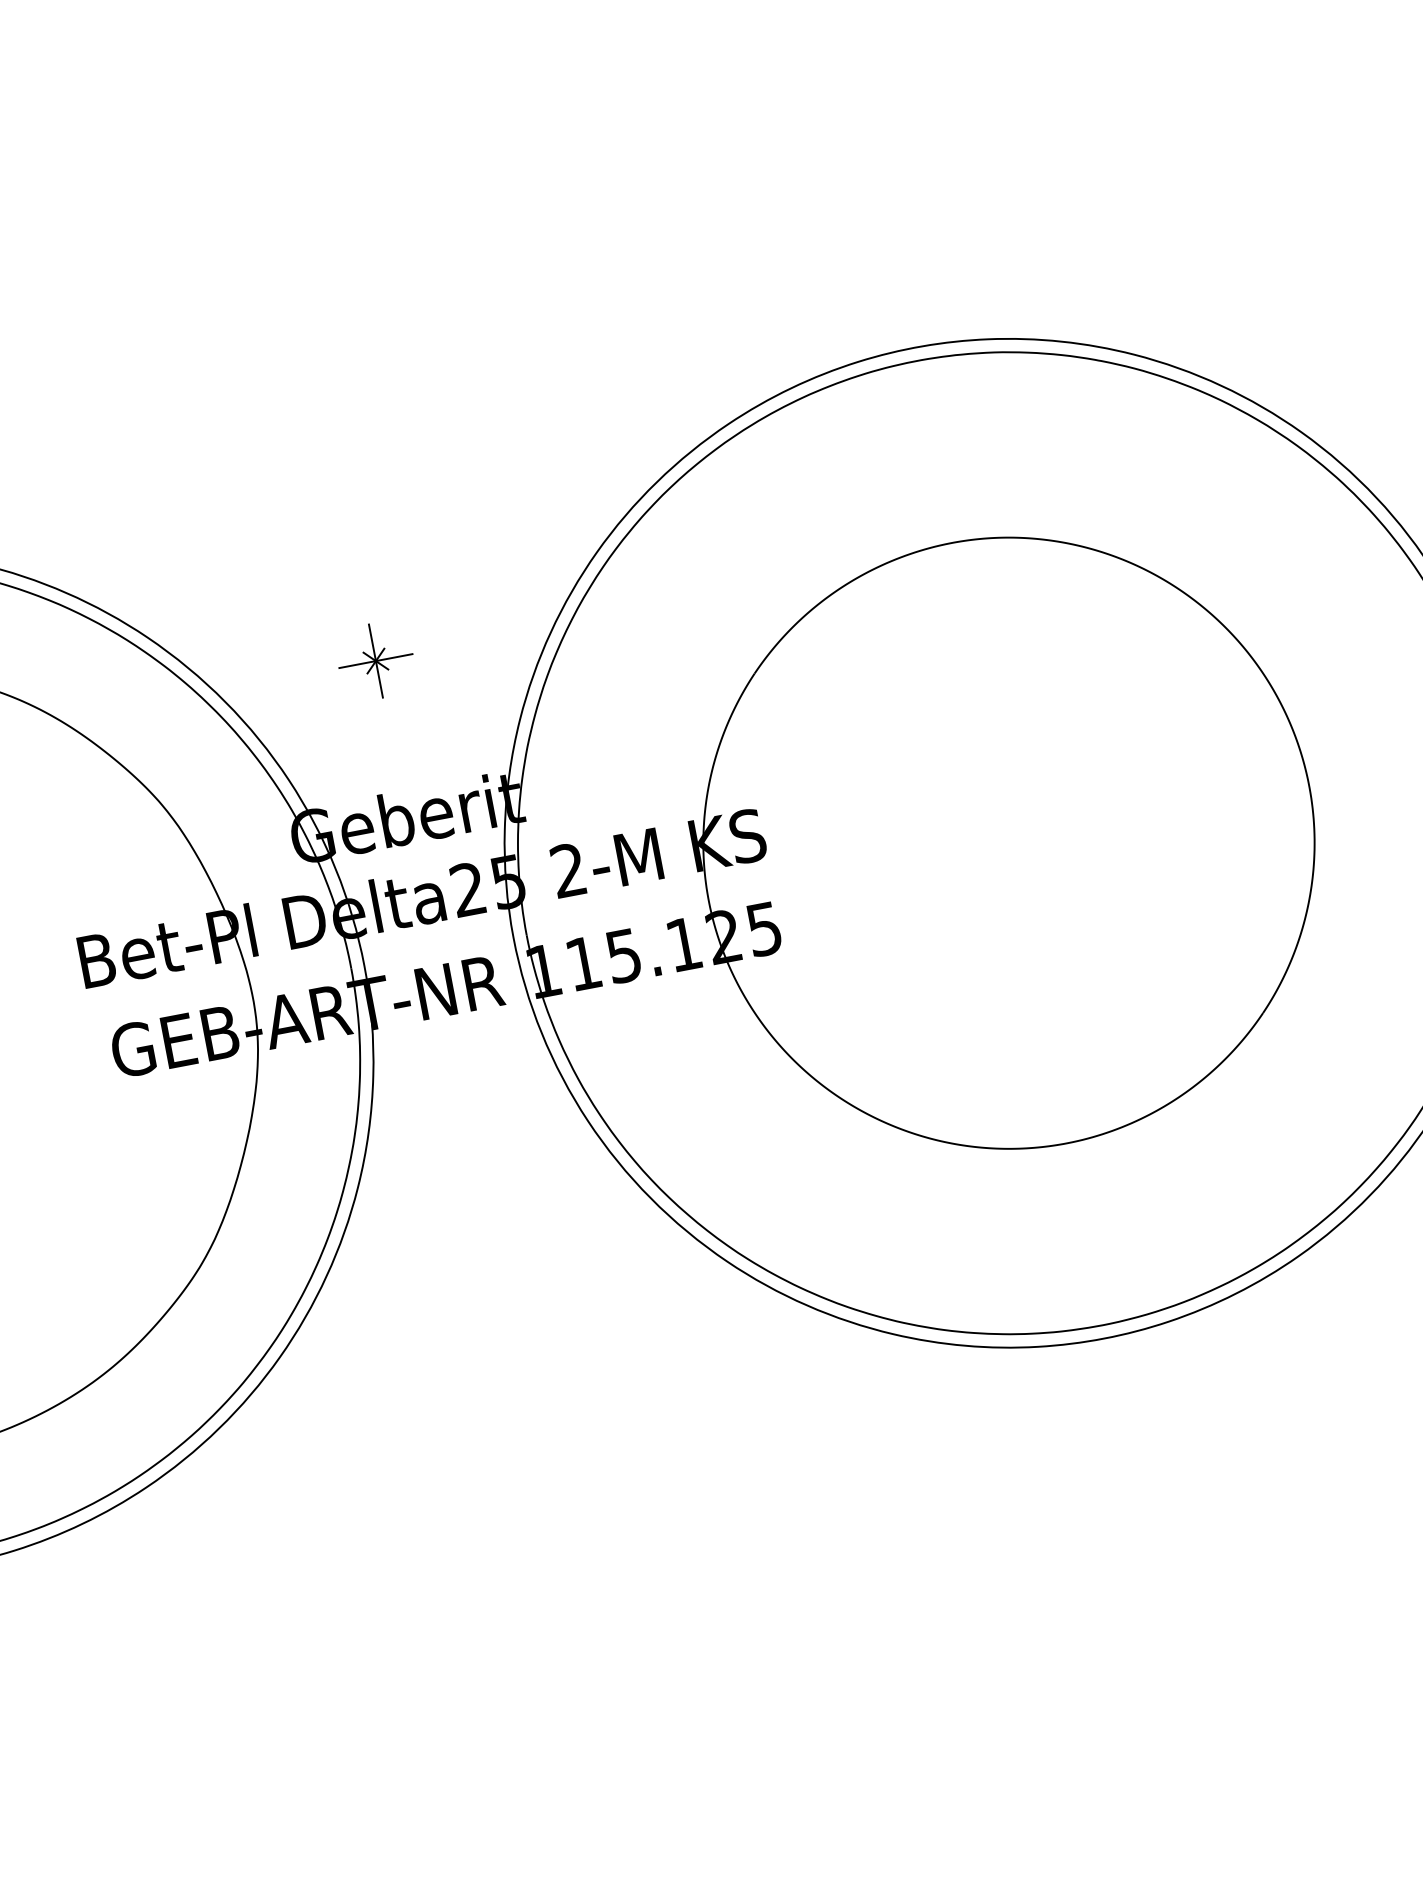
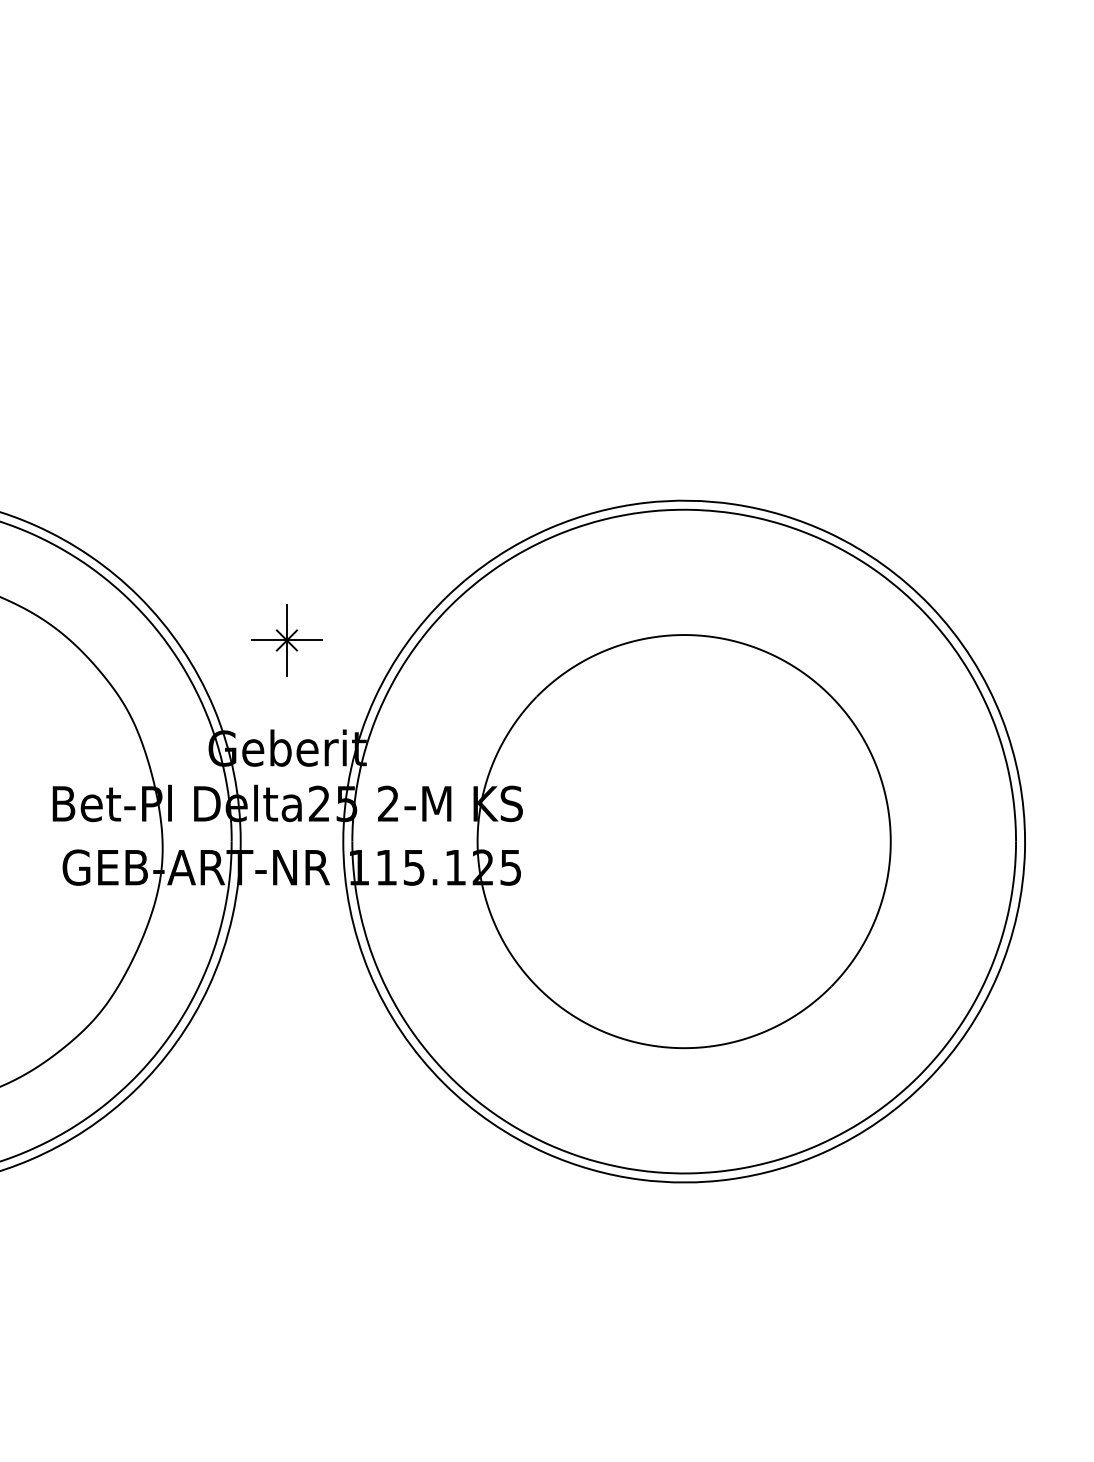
part: (375, 661) -> (286, 640), size x1.4

